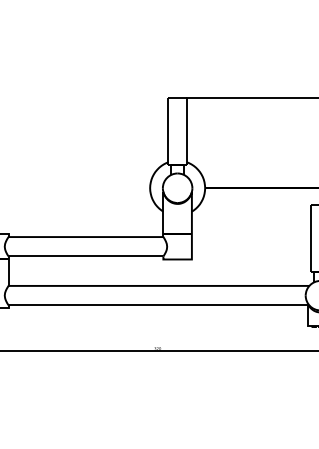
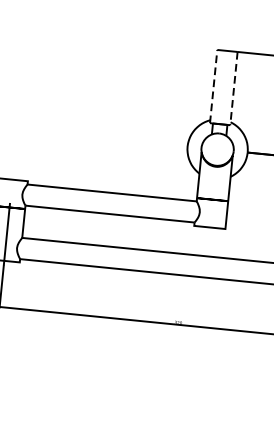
line: (168, 131) -> (213, 86), solid -> dashed
line: (186, 131) -> (233, 88), solid -> dashed

